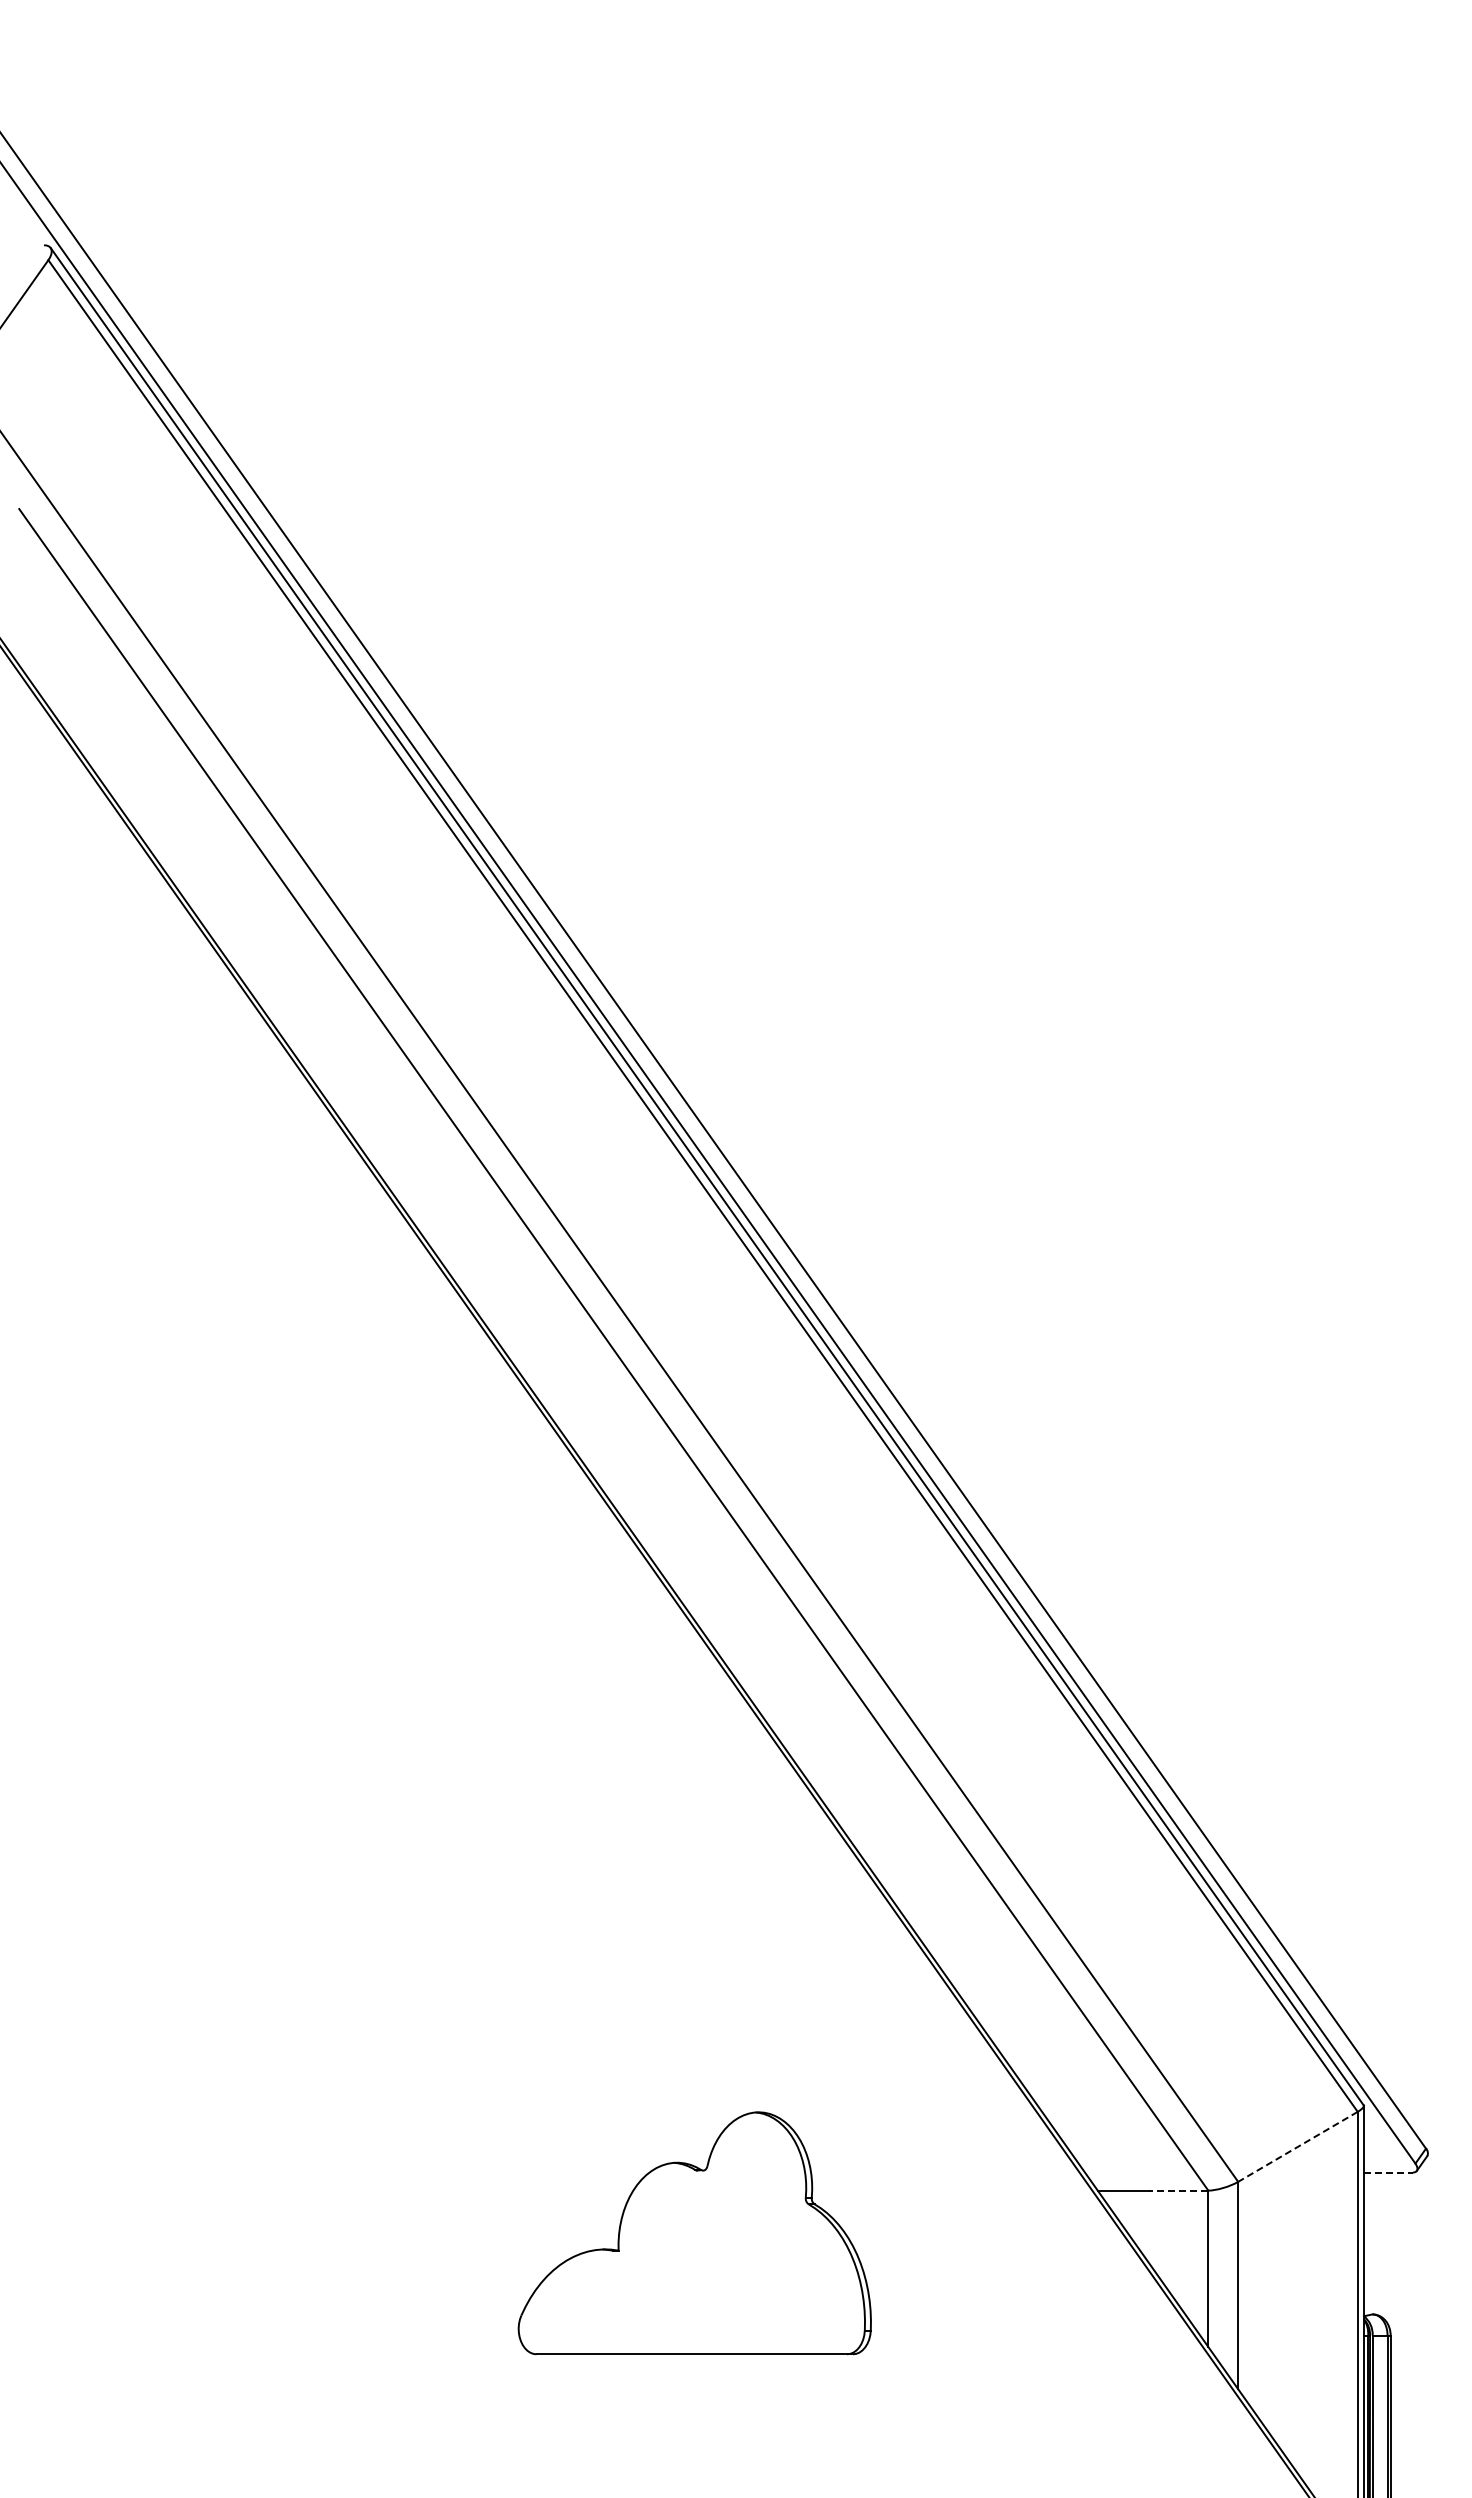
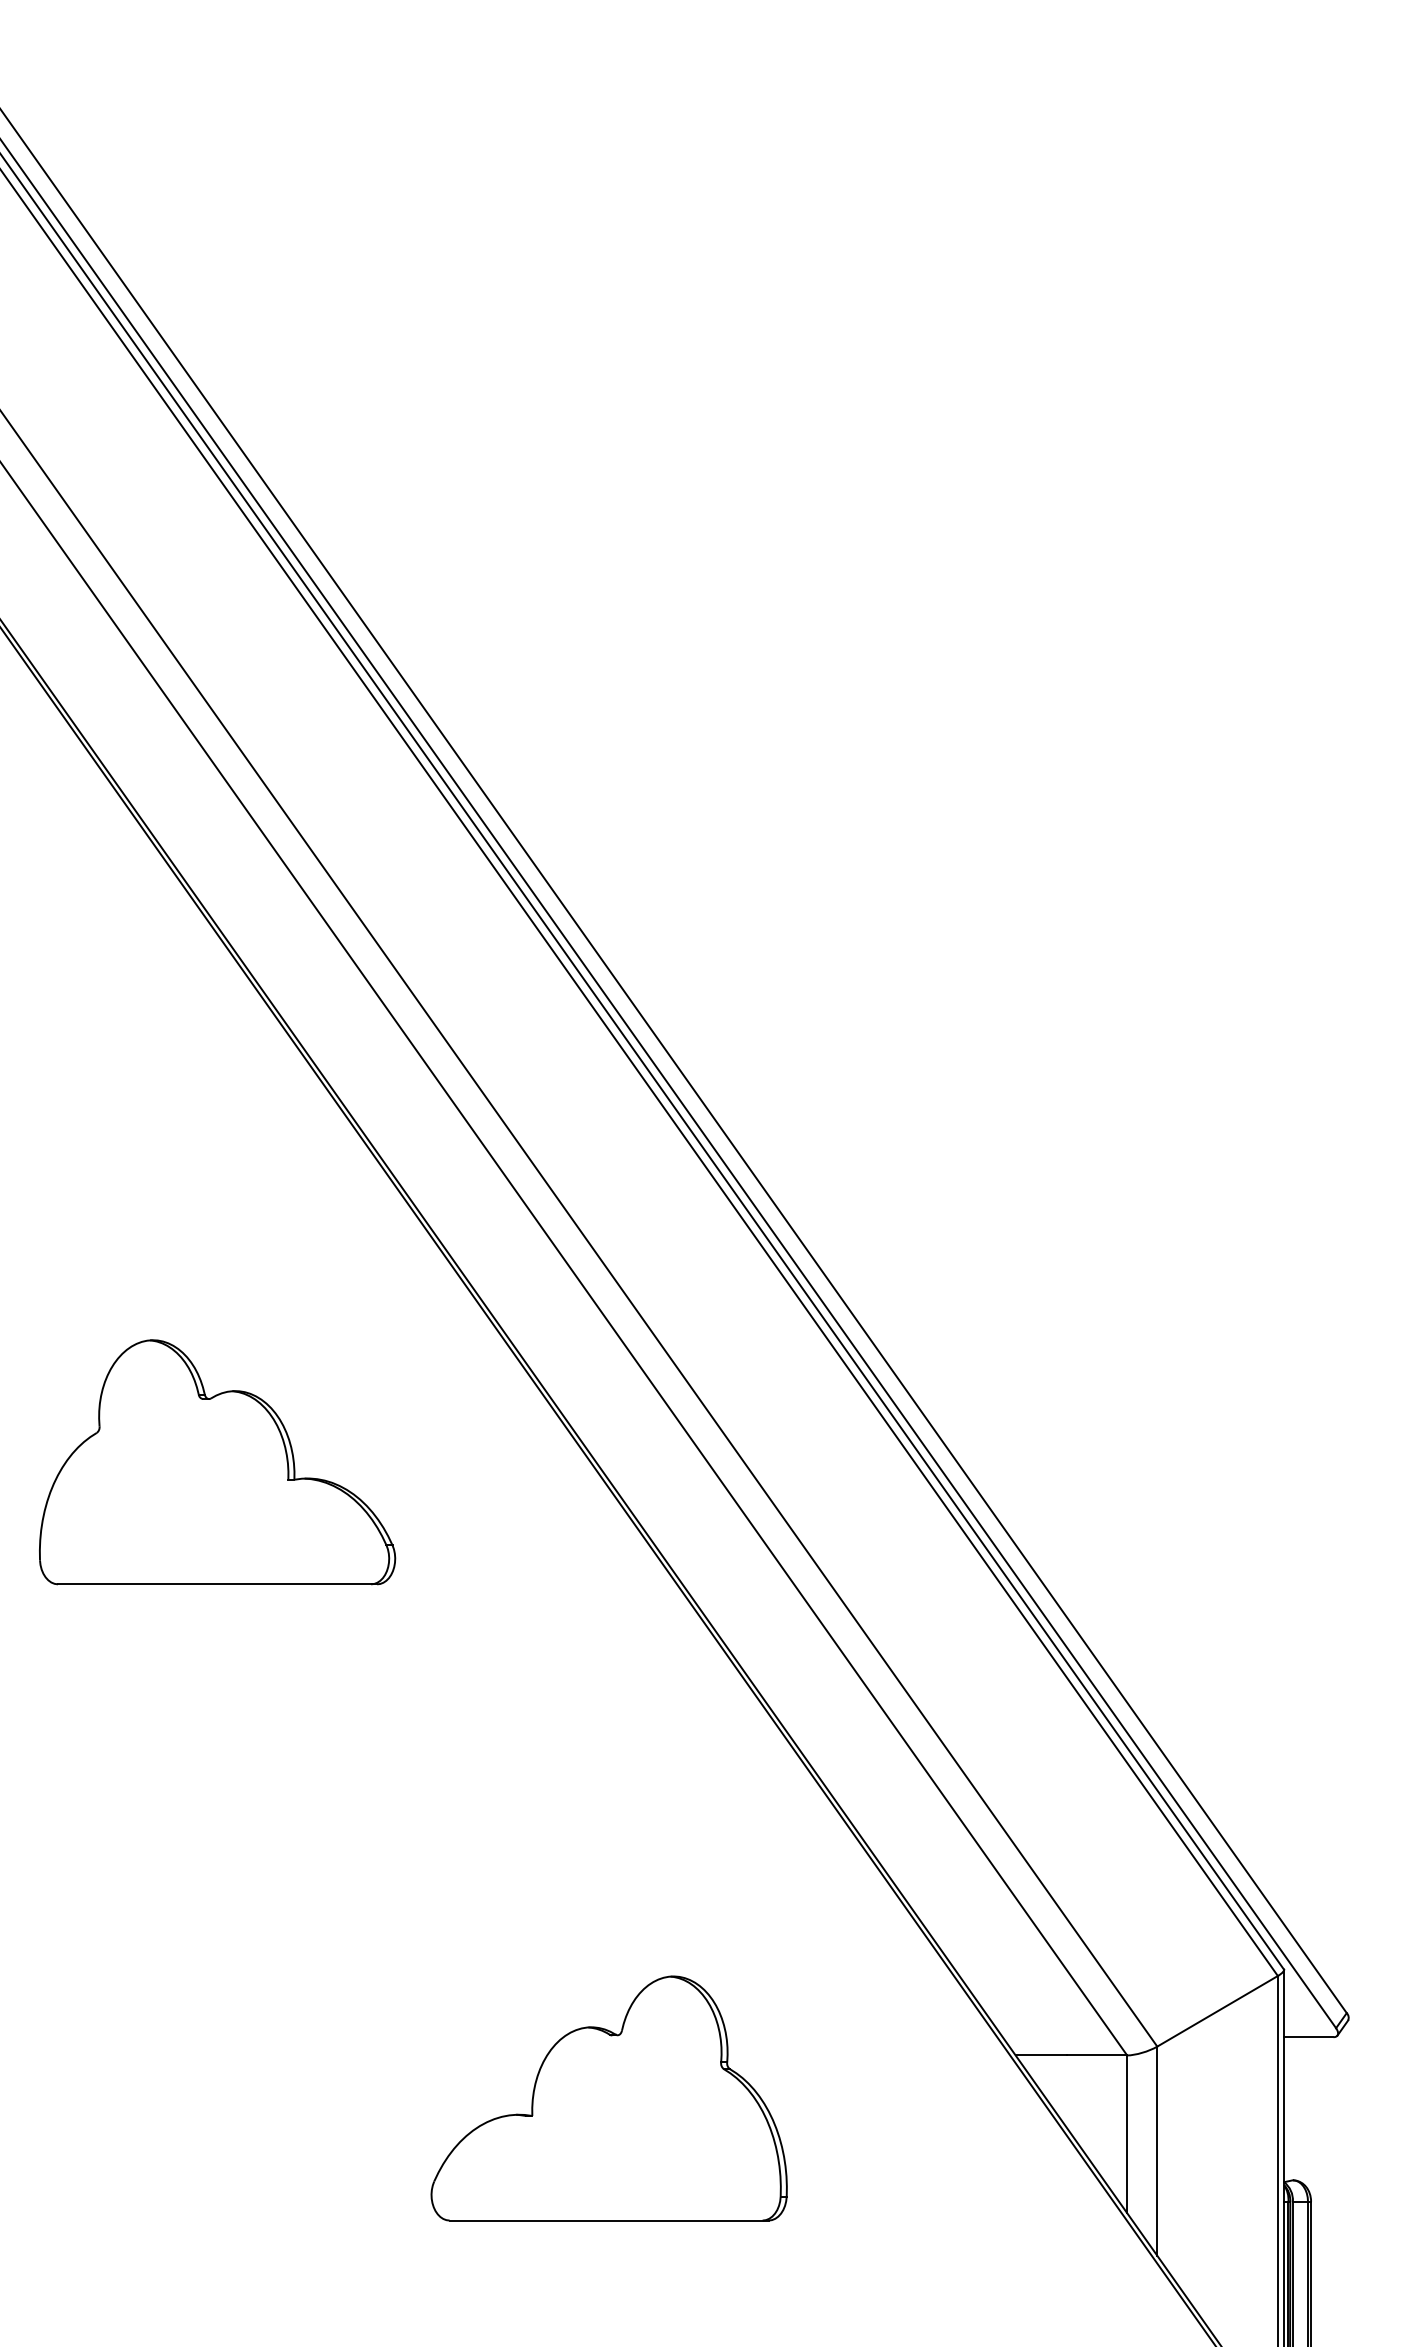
part: (306, 1602) -> (217, 1462), added
line: (1297, 2147) -> (1217, 2011), dashed -> solid
line: (1388, 2172) -> (1308, 2037), dashed -> solid
line: (1178, 2190) -> (1097, 2055), dashed -> solid

